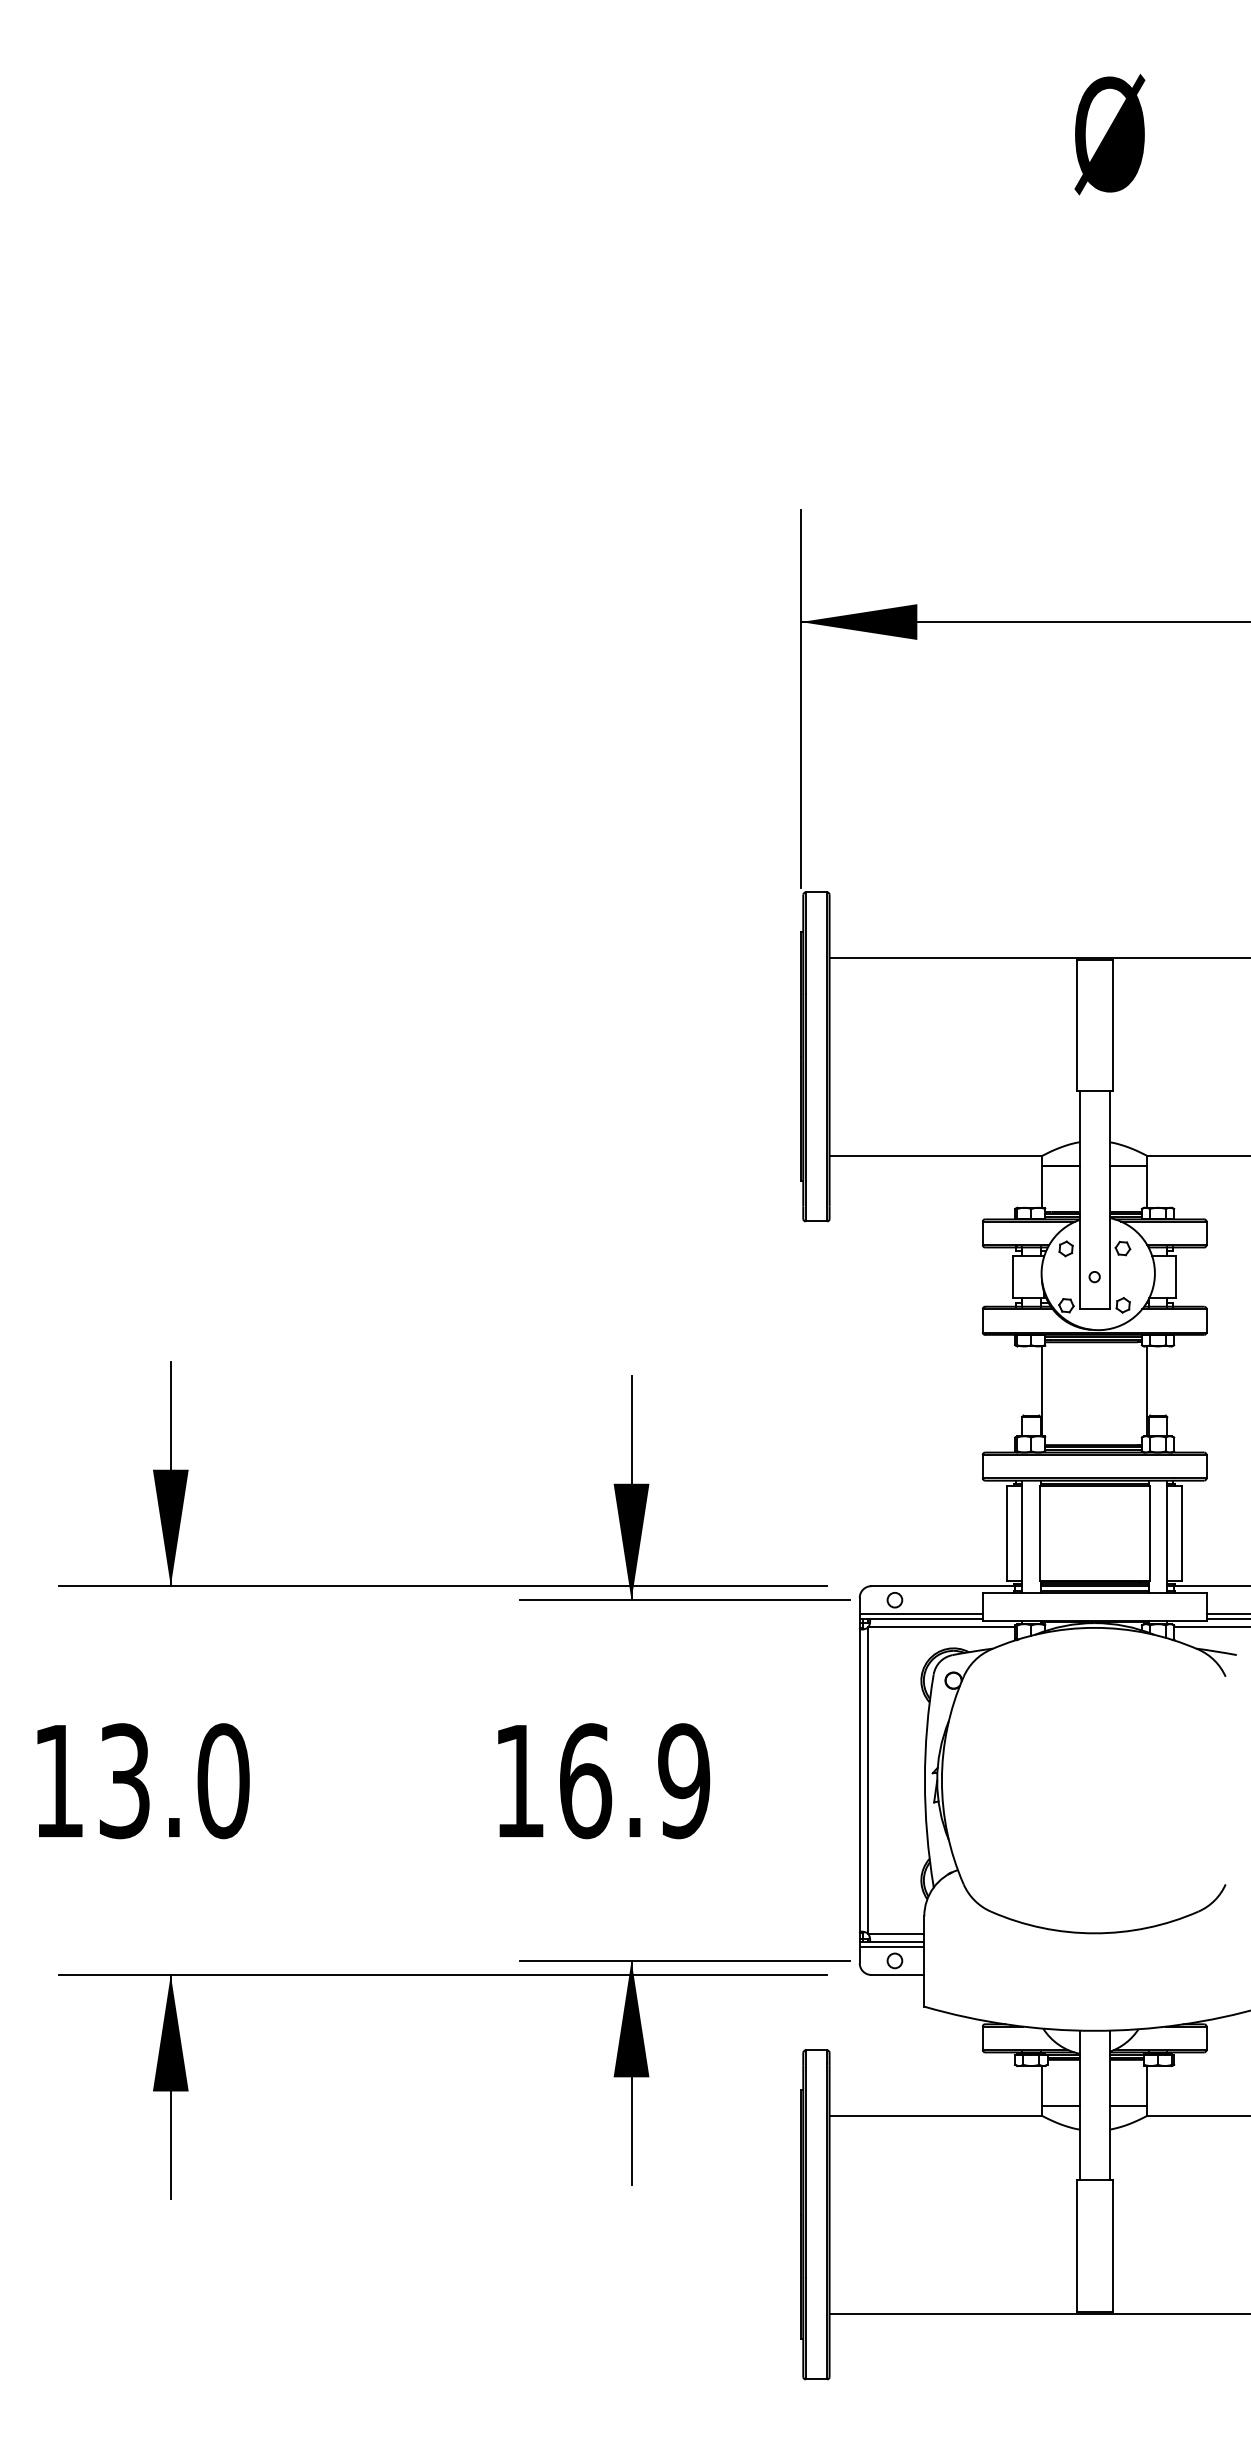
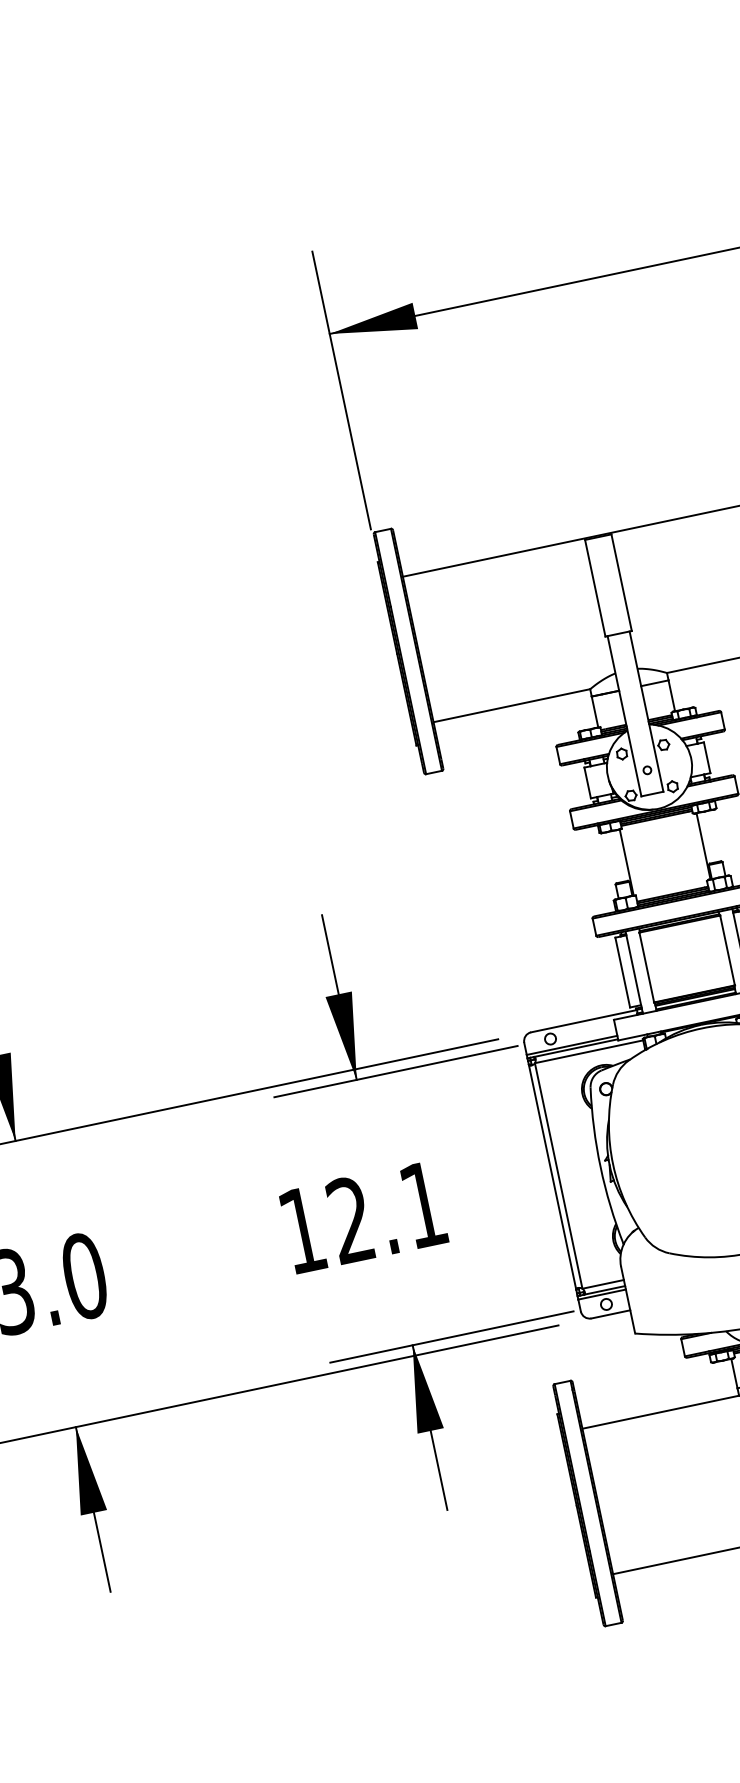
text: (635, 1781) -> (387, 1212), 16.9 -> 12.1

